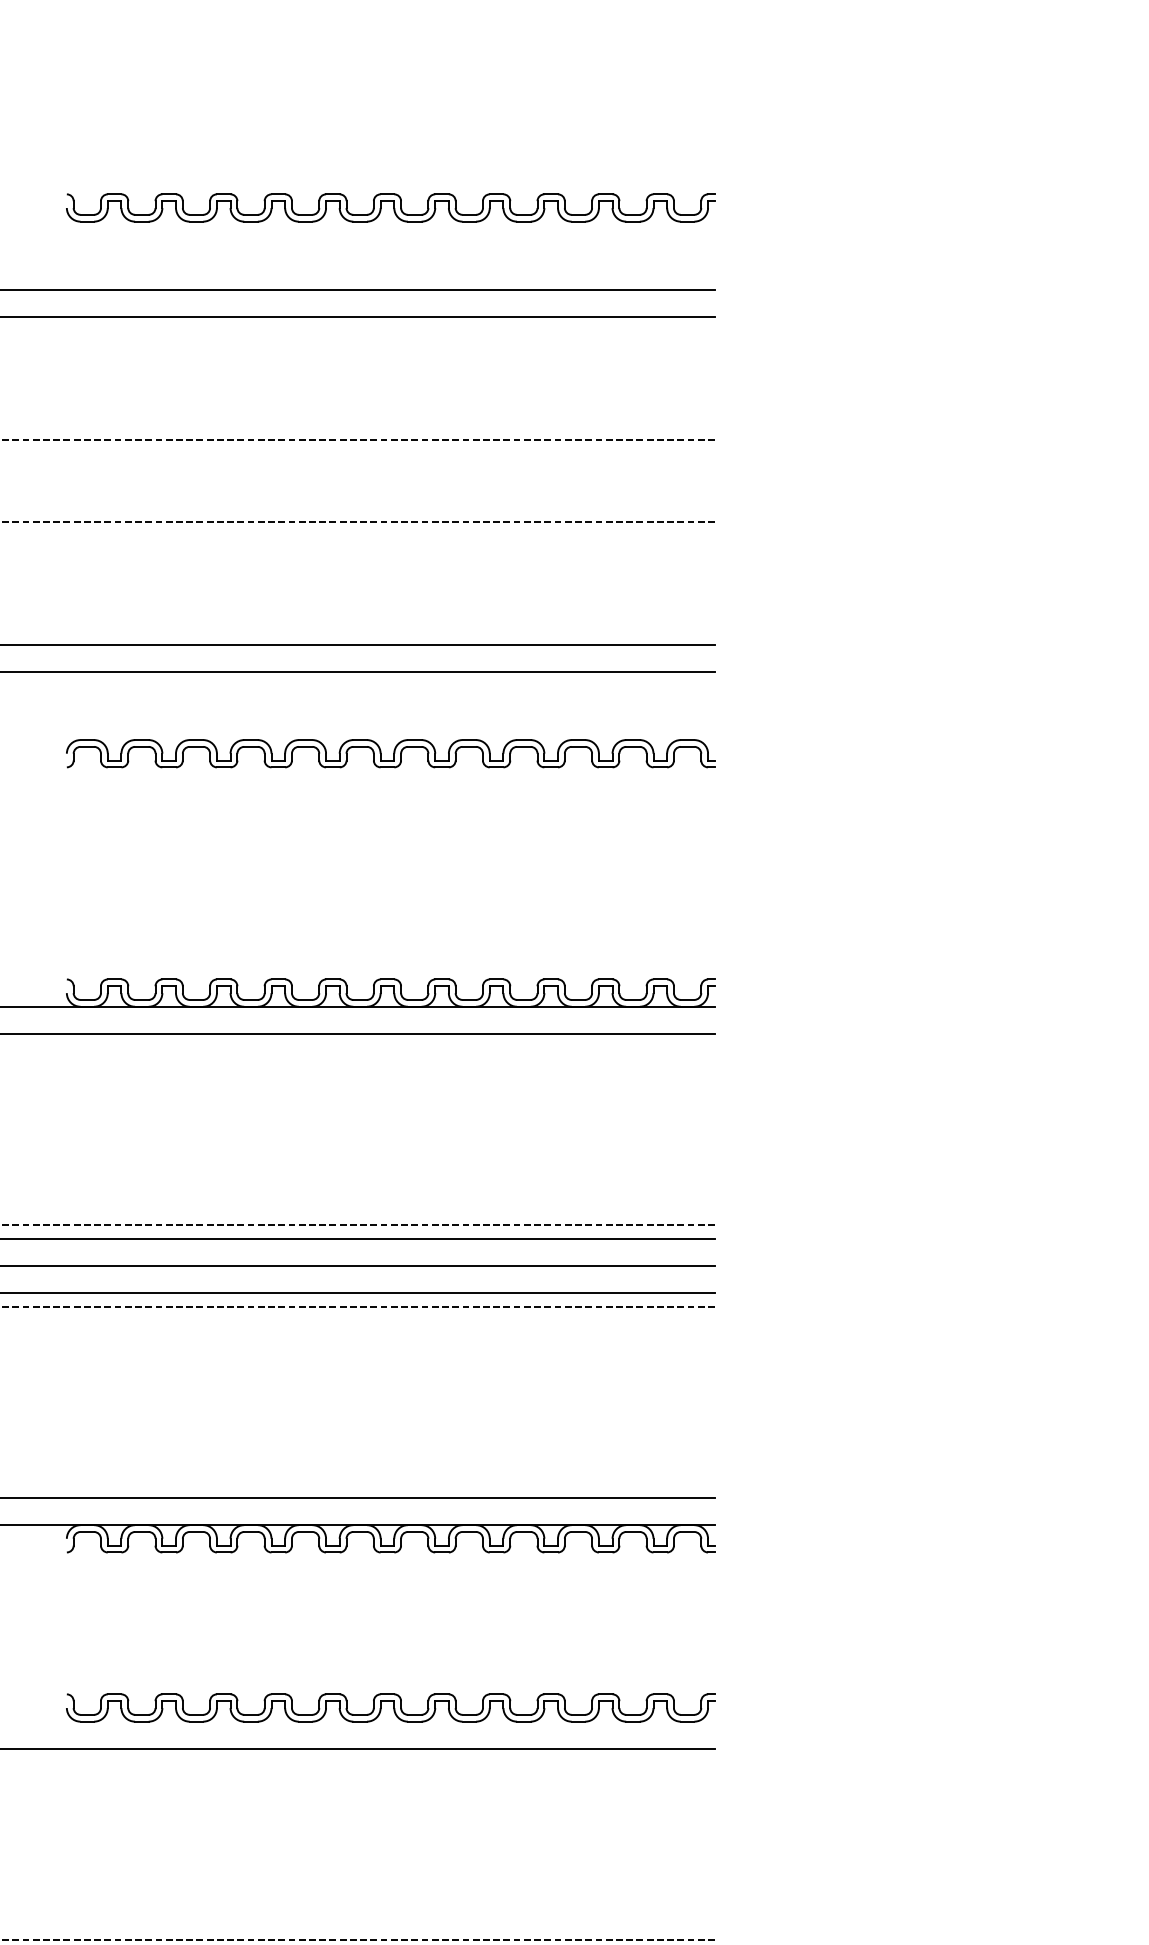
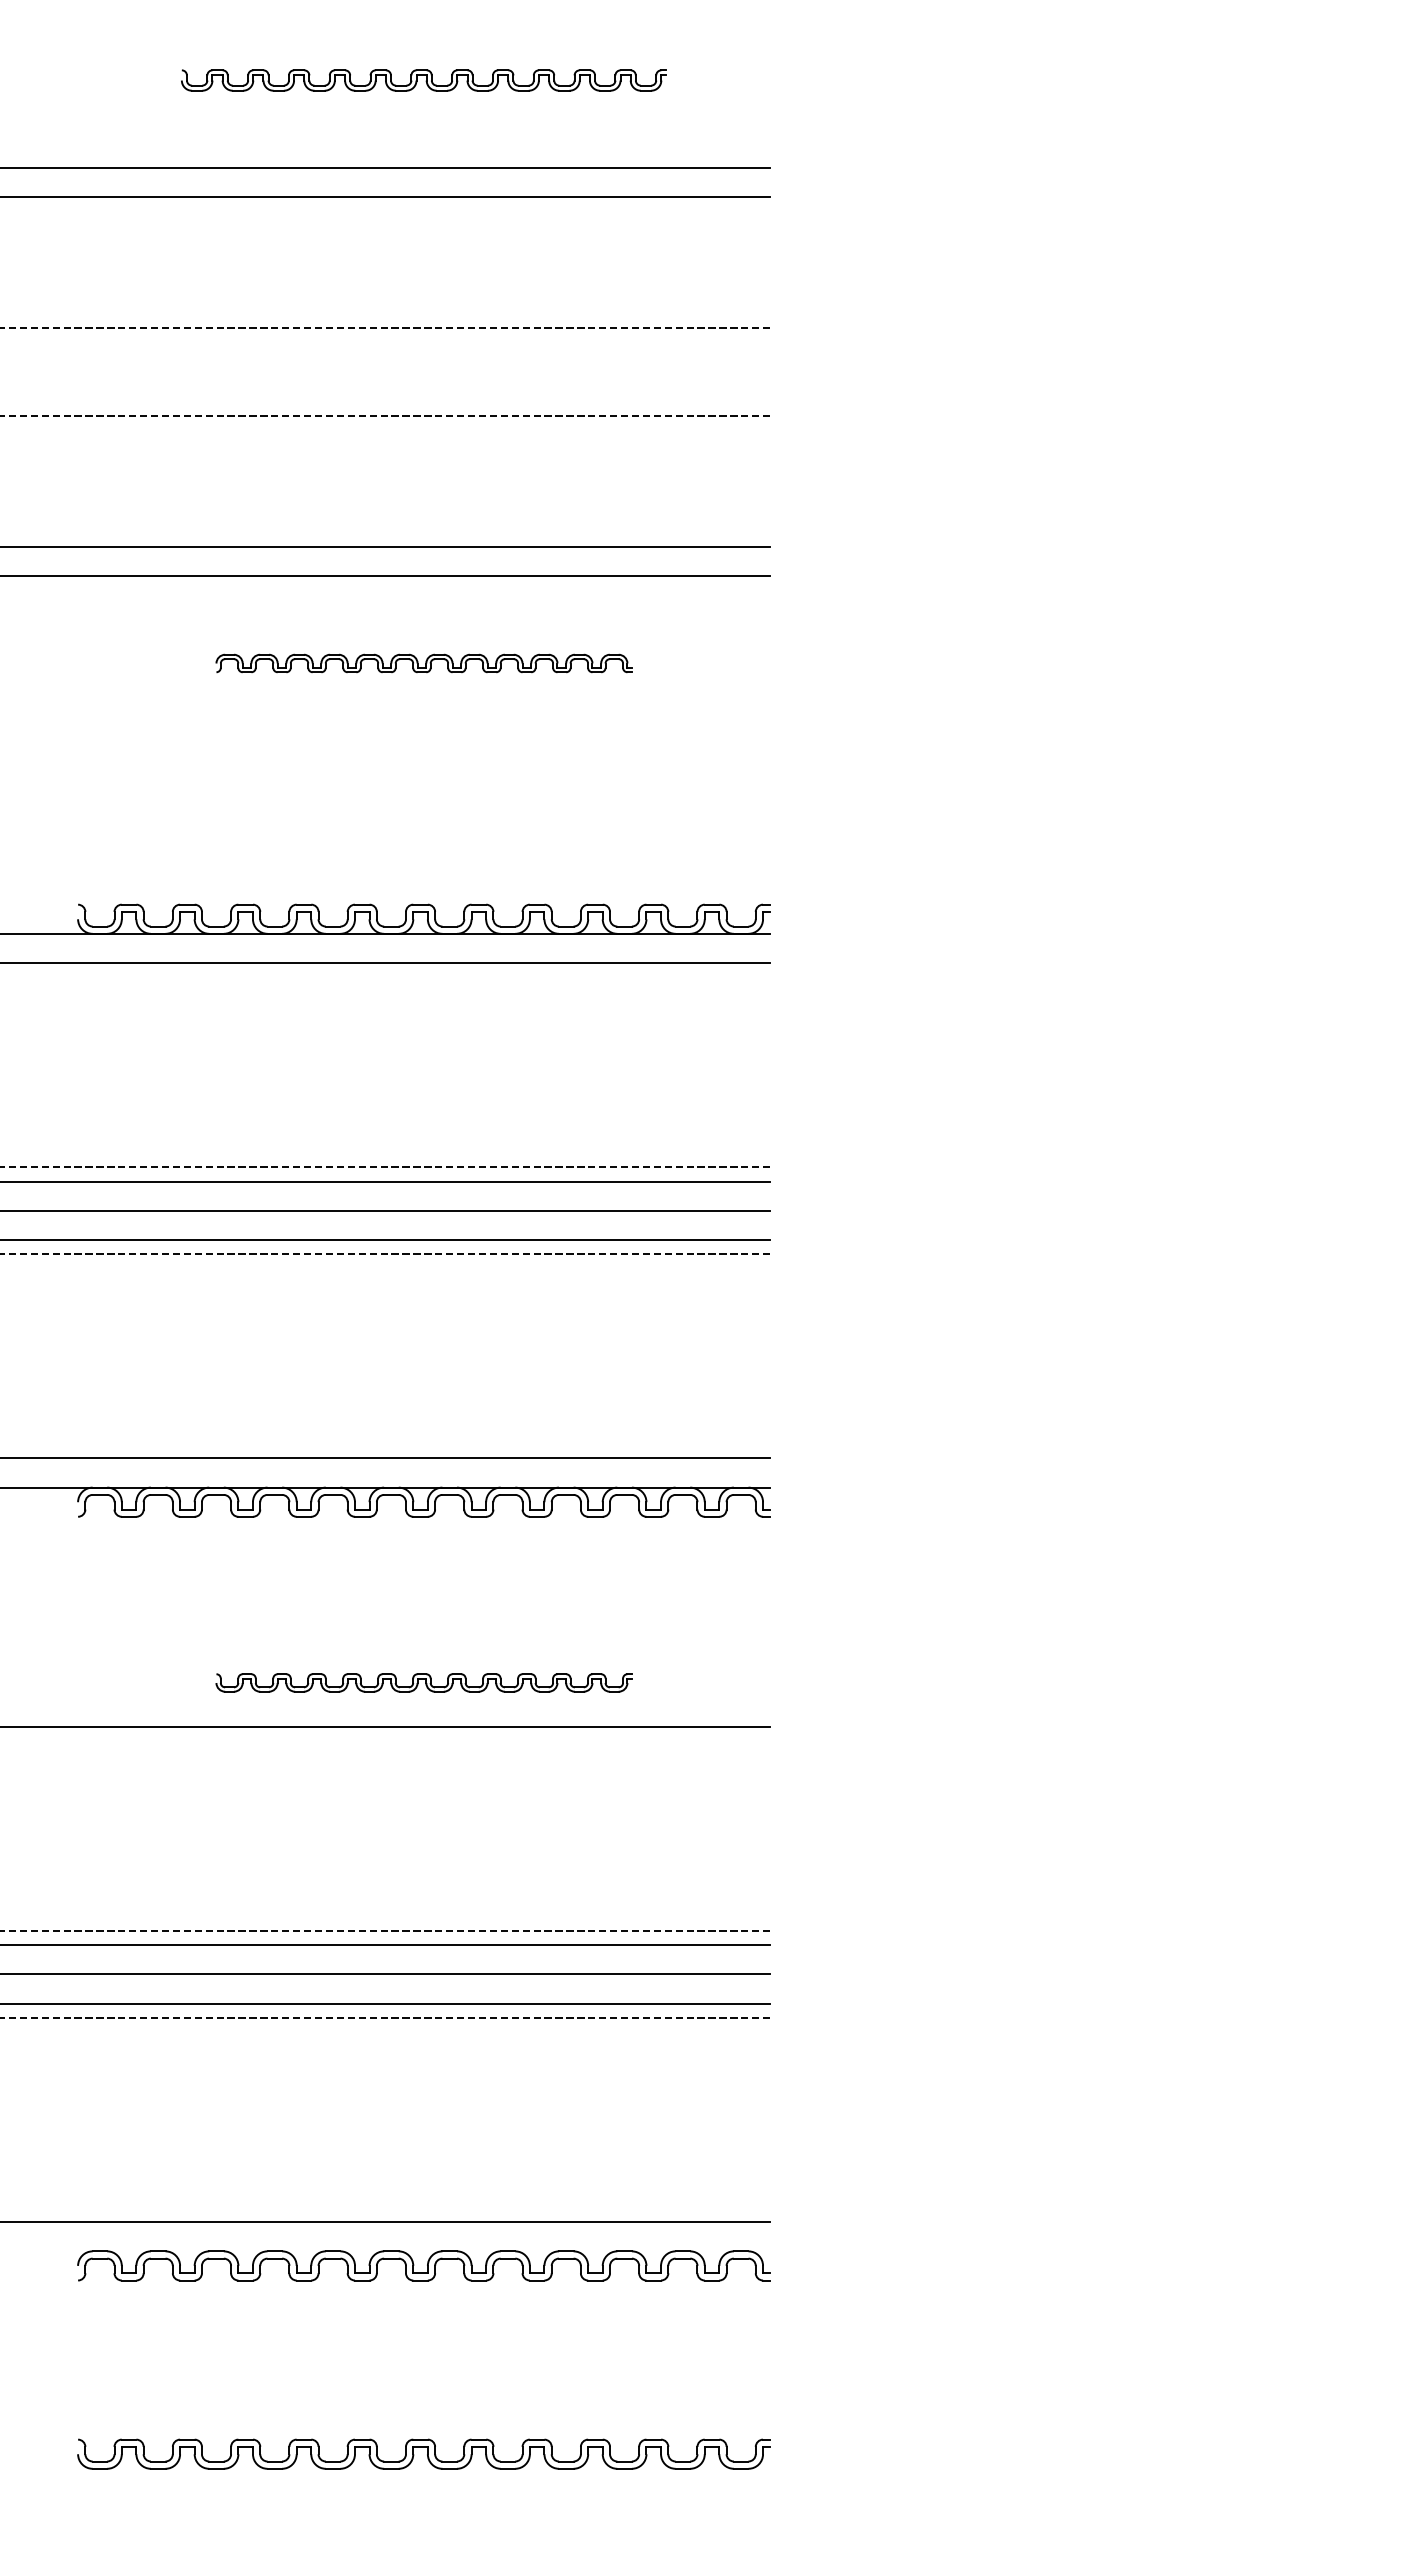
part: (390, 207) -> (423, 80), size x0.7
part: (390, 753) -> (423, 663), size x0.6
part: (390, 1707) -> (423, 1682), size x0.6

